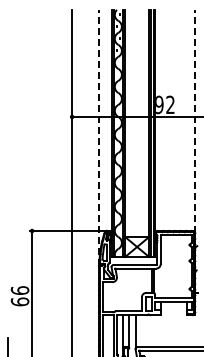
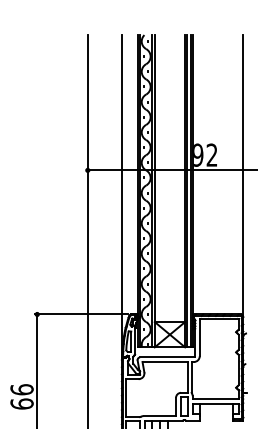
line: (195, 121) -> (243, 176), dashed -> solid
line: (99, 137) -> (122, 196), dashed -> solid

